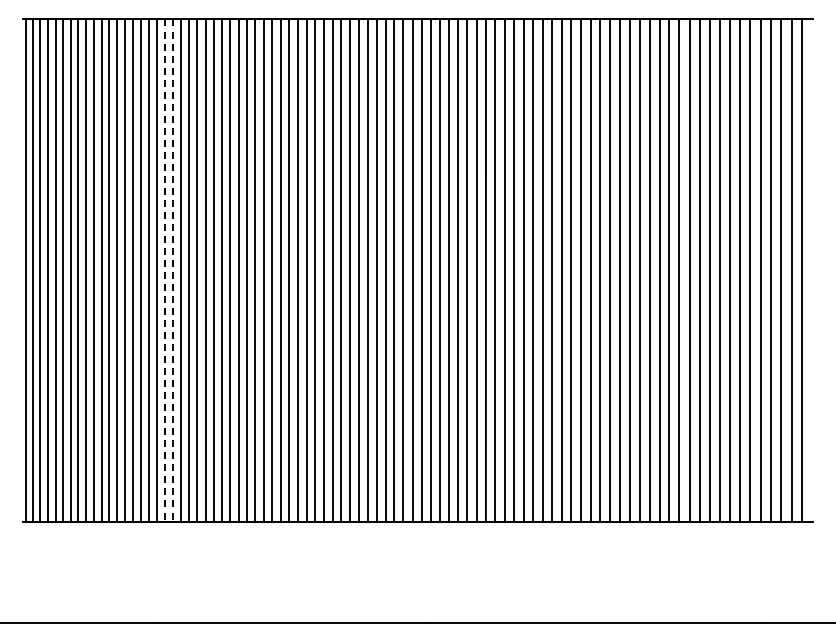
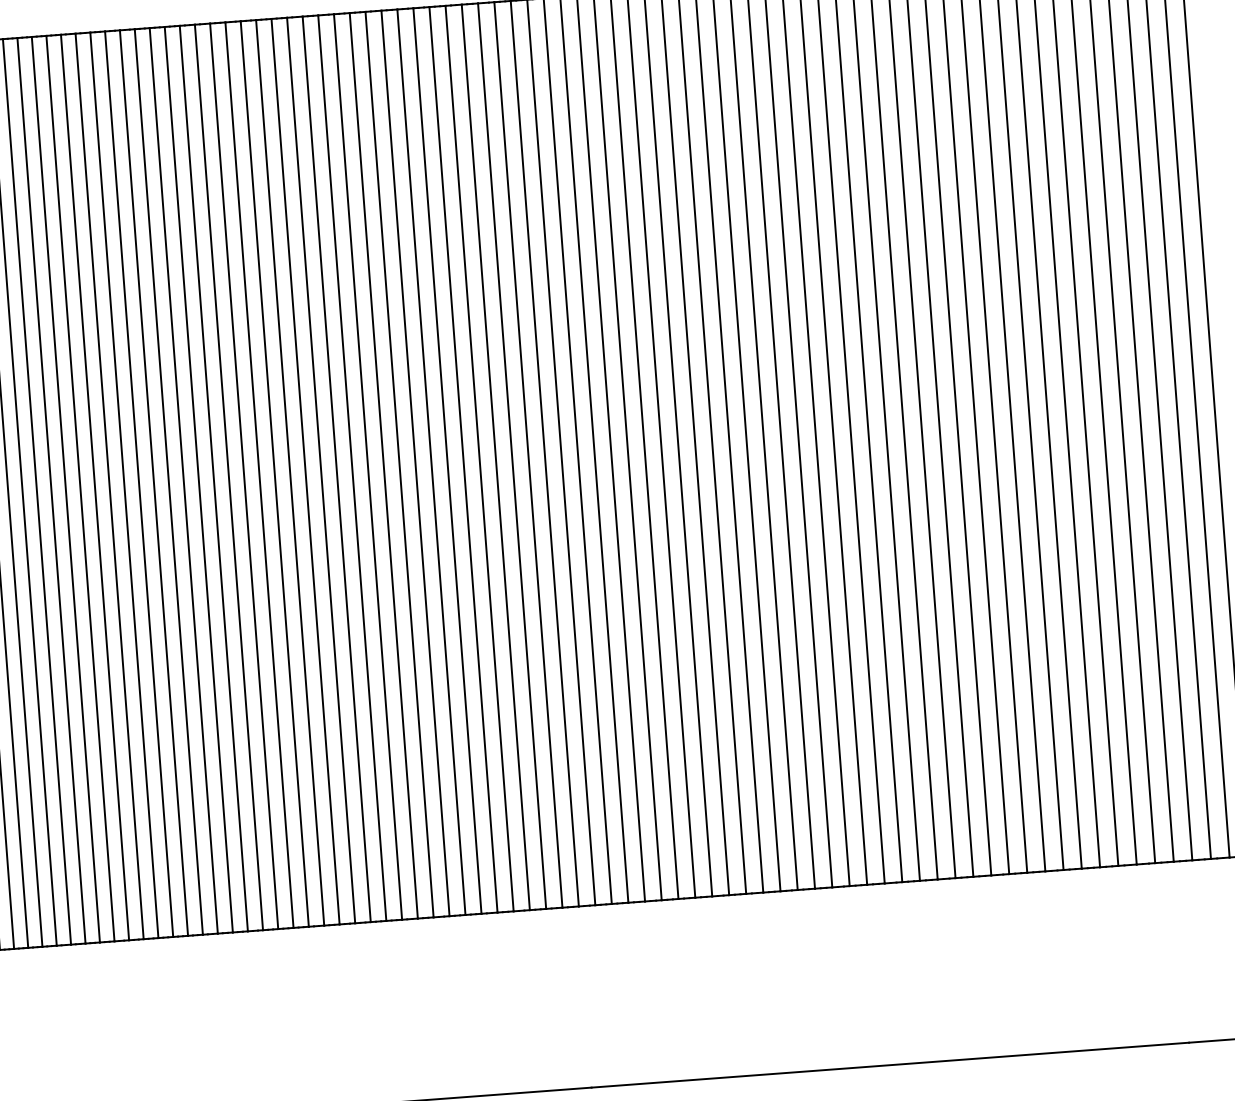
line: (164, 271) -> (65, 491), dashed -> solid
line: (172, 271) -> (79, 490), dashed -> solid

